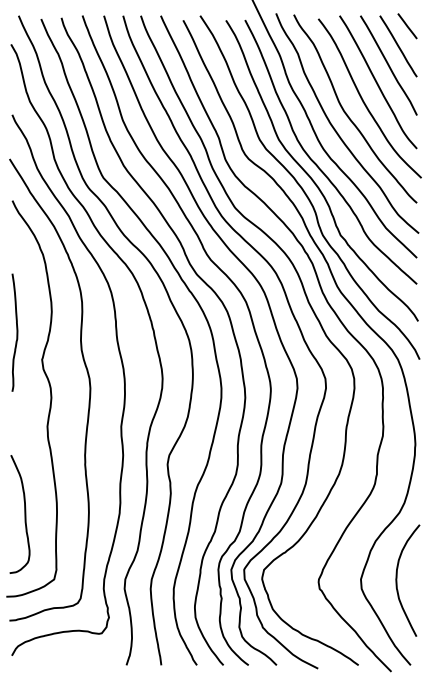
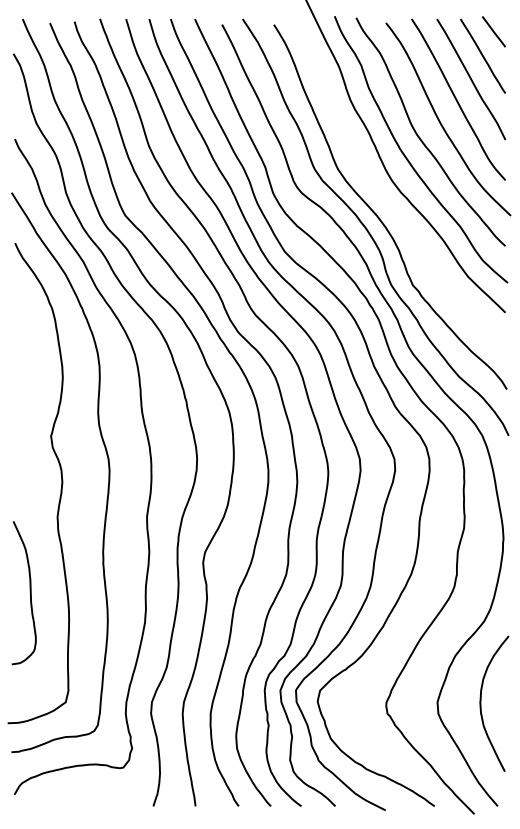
curve: (317, 164) -> (384, 199), removed
curve: (16, 332) -> (20, 402), removed
curve: (24, 514) -> (29, 593), moved

